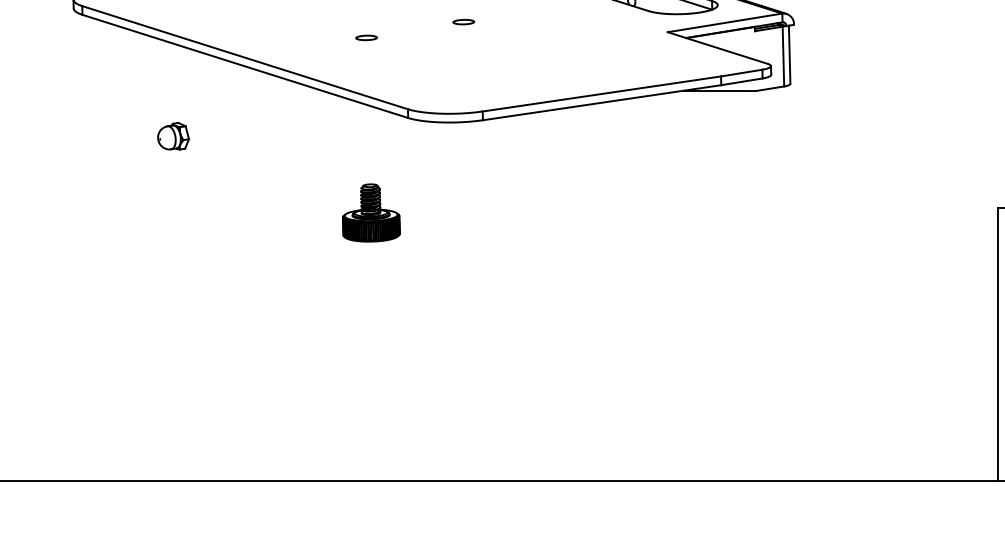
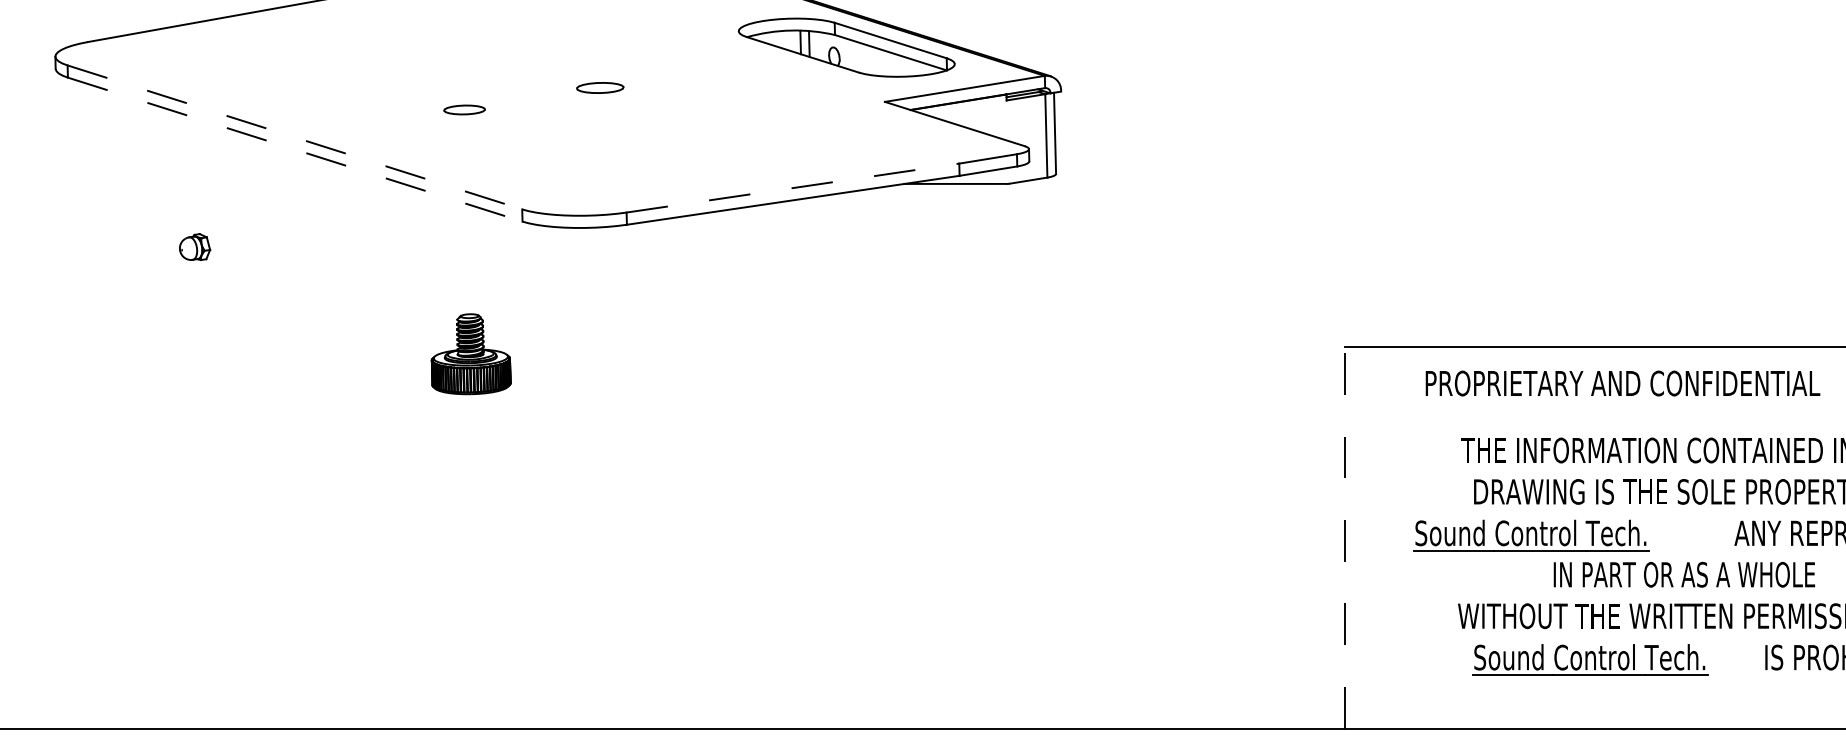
part: (463, 21) -> (599, 87), size x1.6
part: (366, 37) -> (464, 109), size x1.4
line: (245, 57) -> (295, 137), solid -> dashed
line: (245, 66) -> (295, 149), solid -> dashed
line: (602, 94) -> (793, 188), solid -> dashed
part: (173, 135) -> (194, 246), size x0.7
line: (997, 344) -> (1345, 537), solid -> dashed

